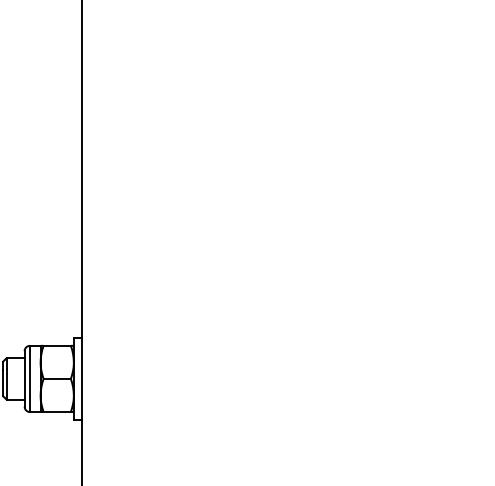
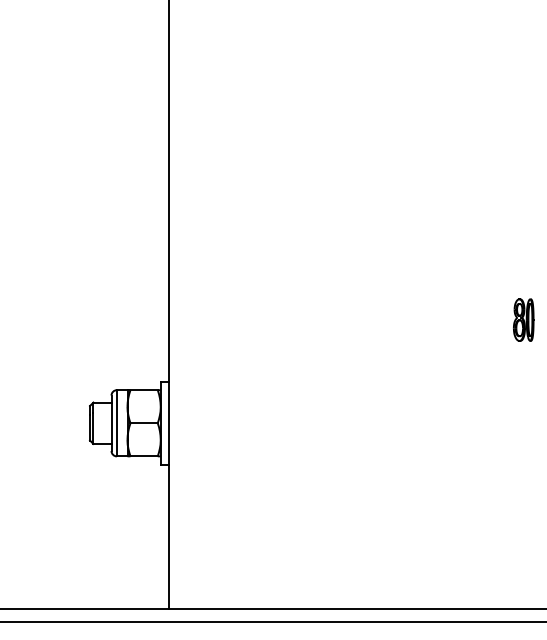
part: (436, 275) -> (523, 319), added

